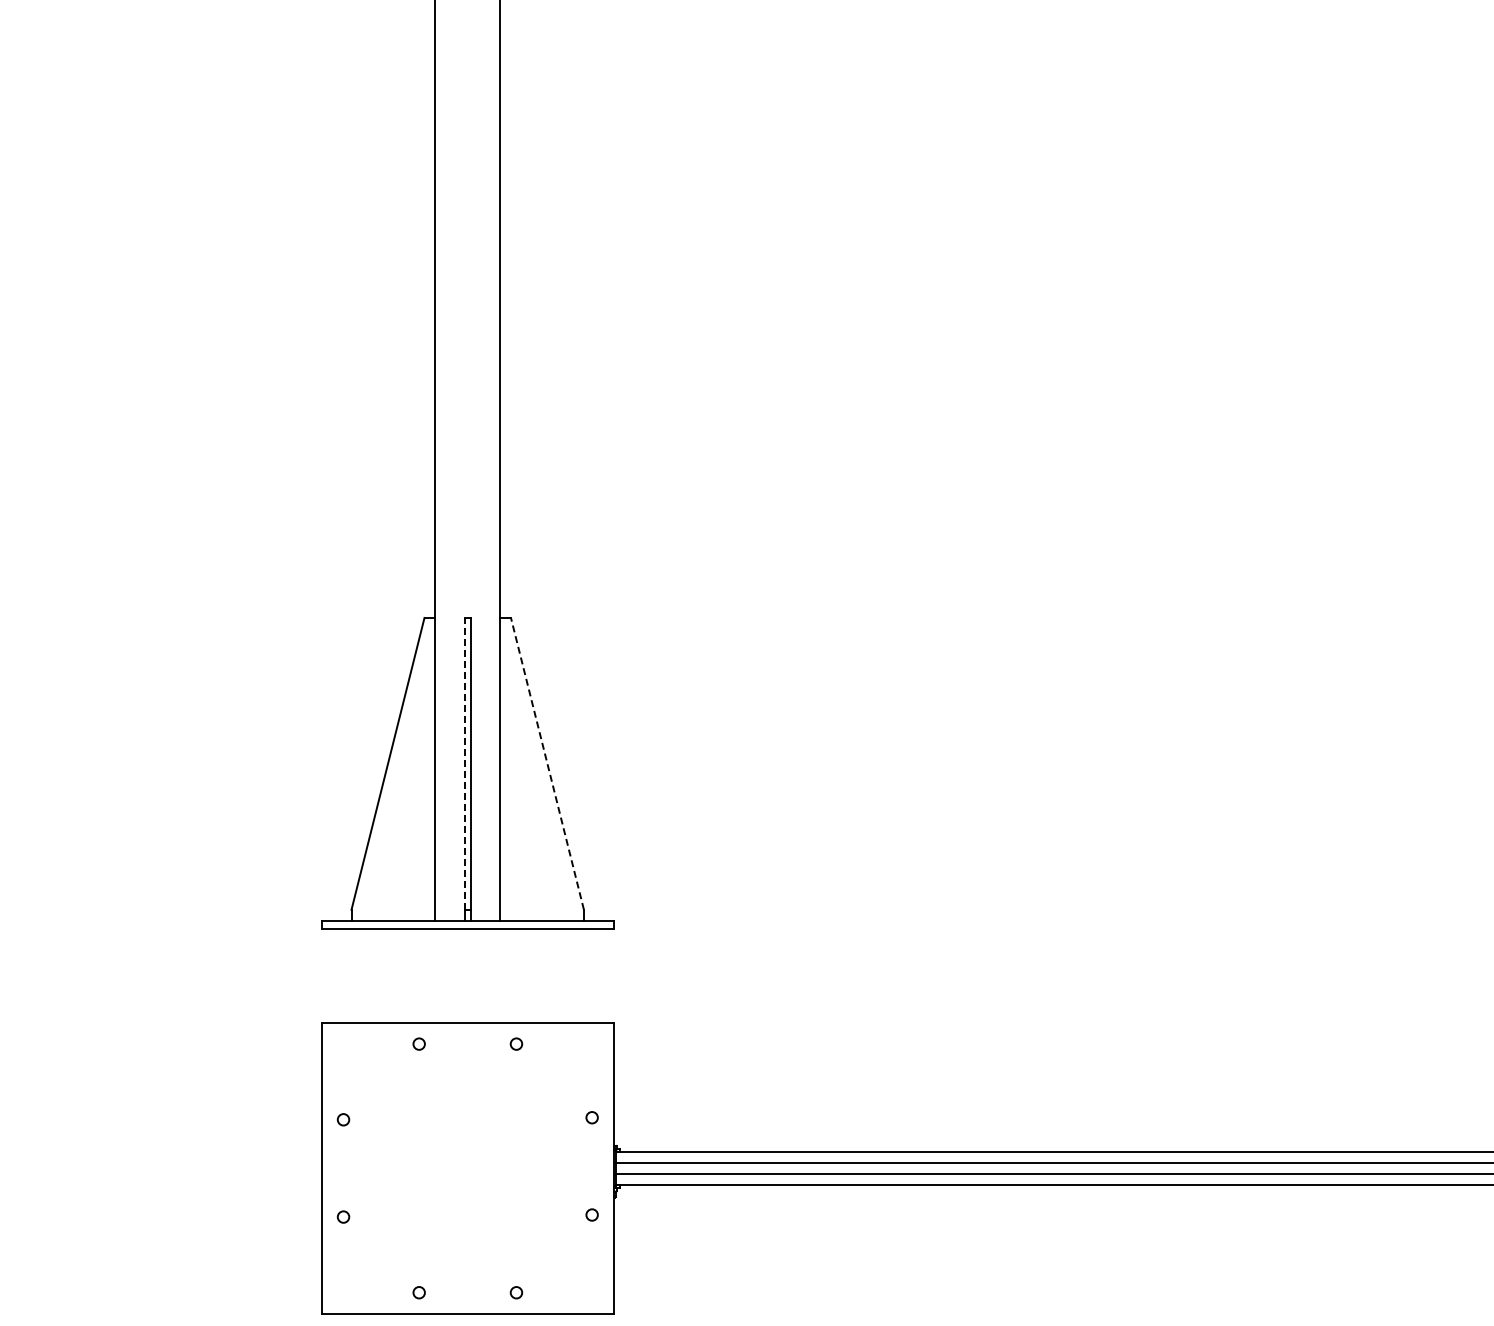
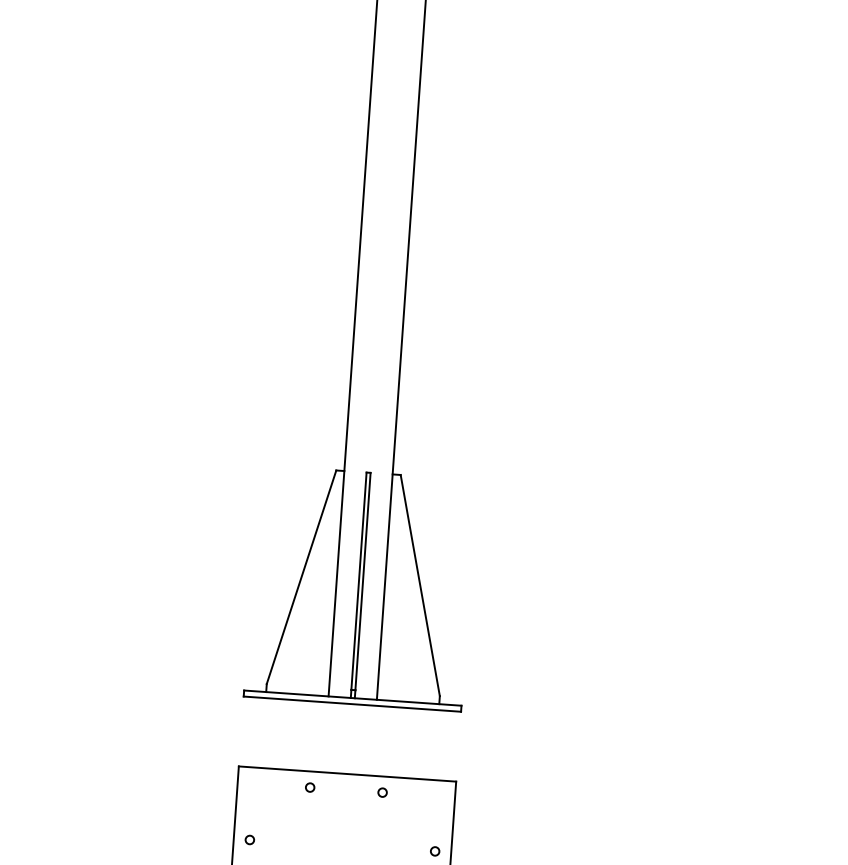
line: (465, 763) -> (359, 581), dashed -> solid
line: (547, 763) -> (420, 585), dashed -> solid

